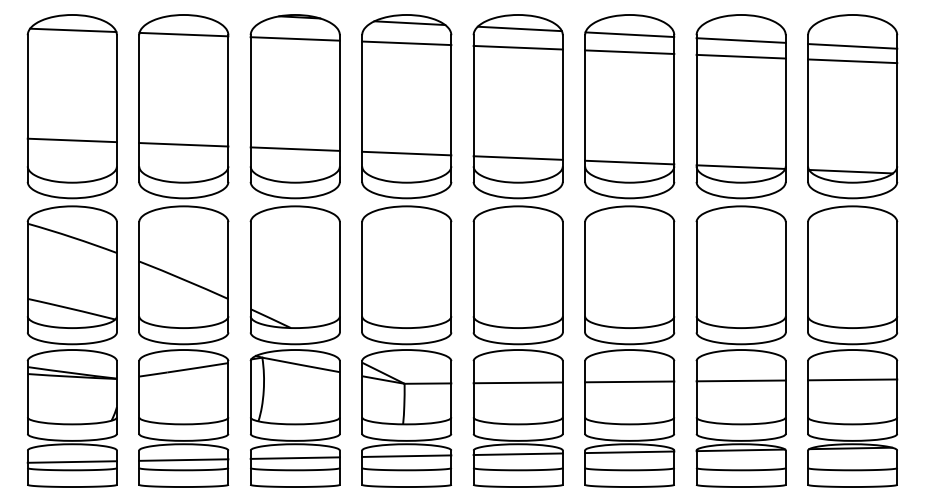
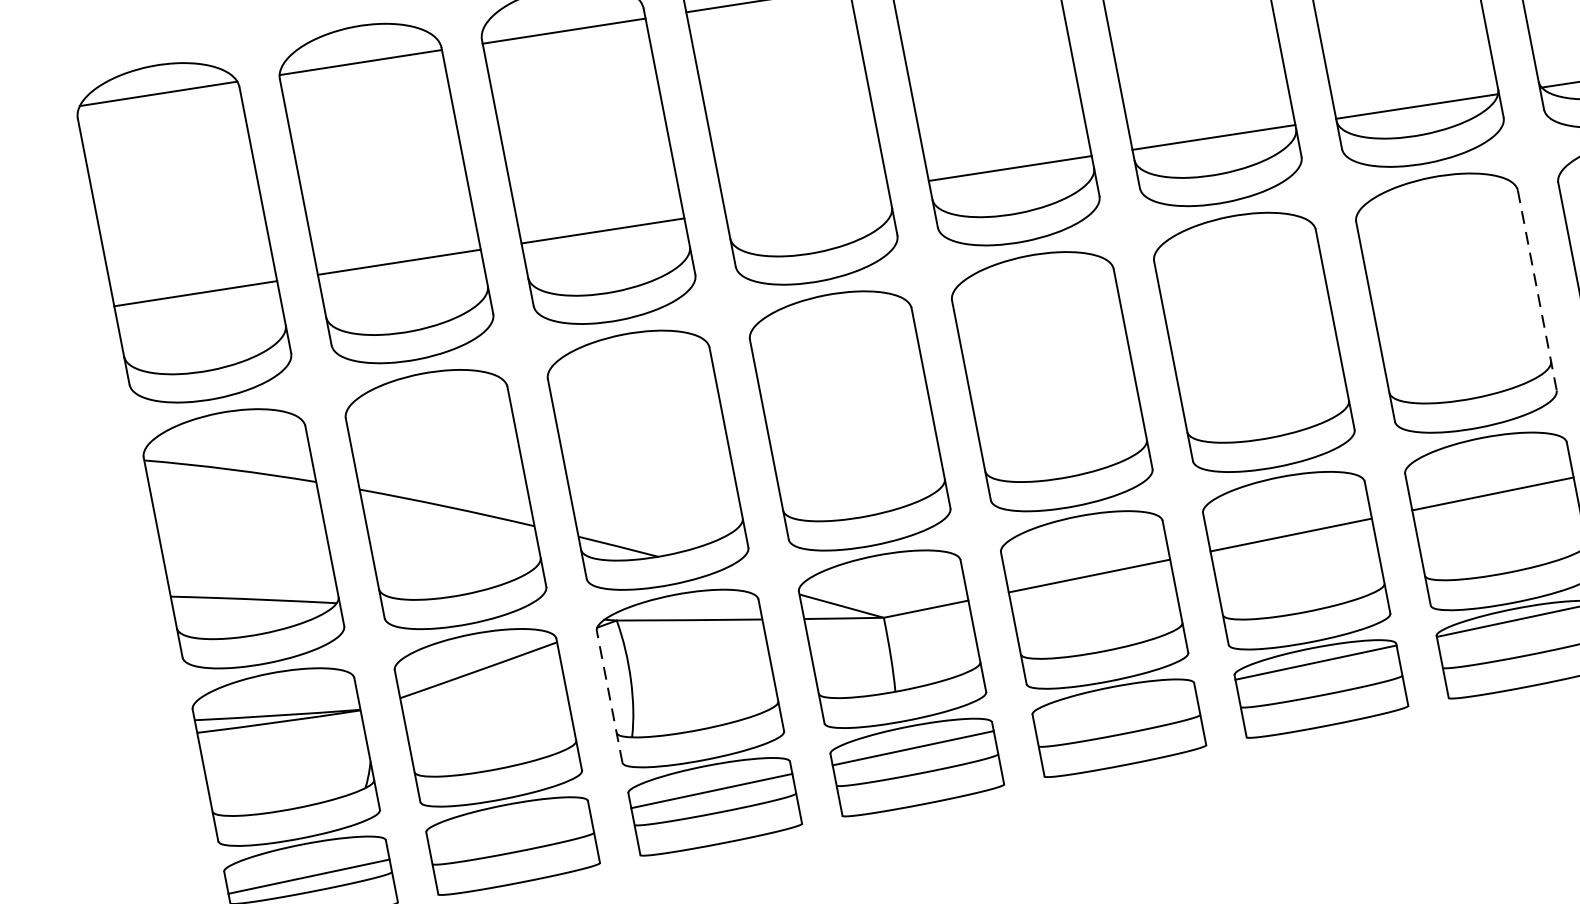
line: (406, 153) -> (806, 199), removed
line: (785, 277) -> (1536, 290), solid -> dashed
line: (250, 396) -> (608, 695), solid -> dashed
line: (517, 454) -> (1113, 706), removed
line: (183, 459) -> (509, 832), removed

